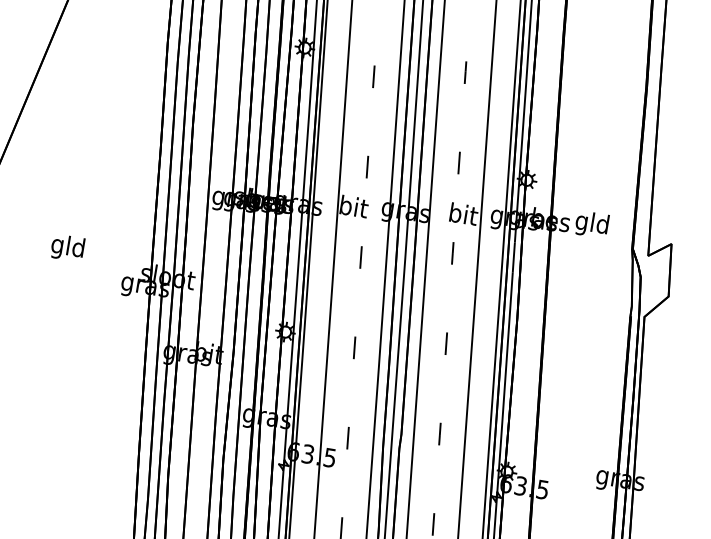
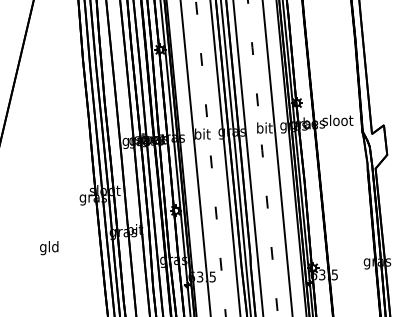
text: (591, 224) -> (337, 121), gld -> sloot
text: (68, 248) -> (49, 248), moved

